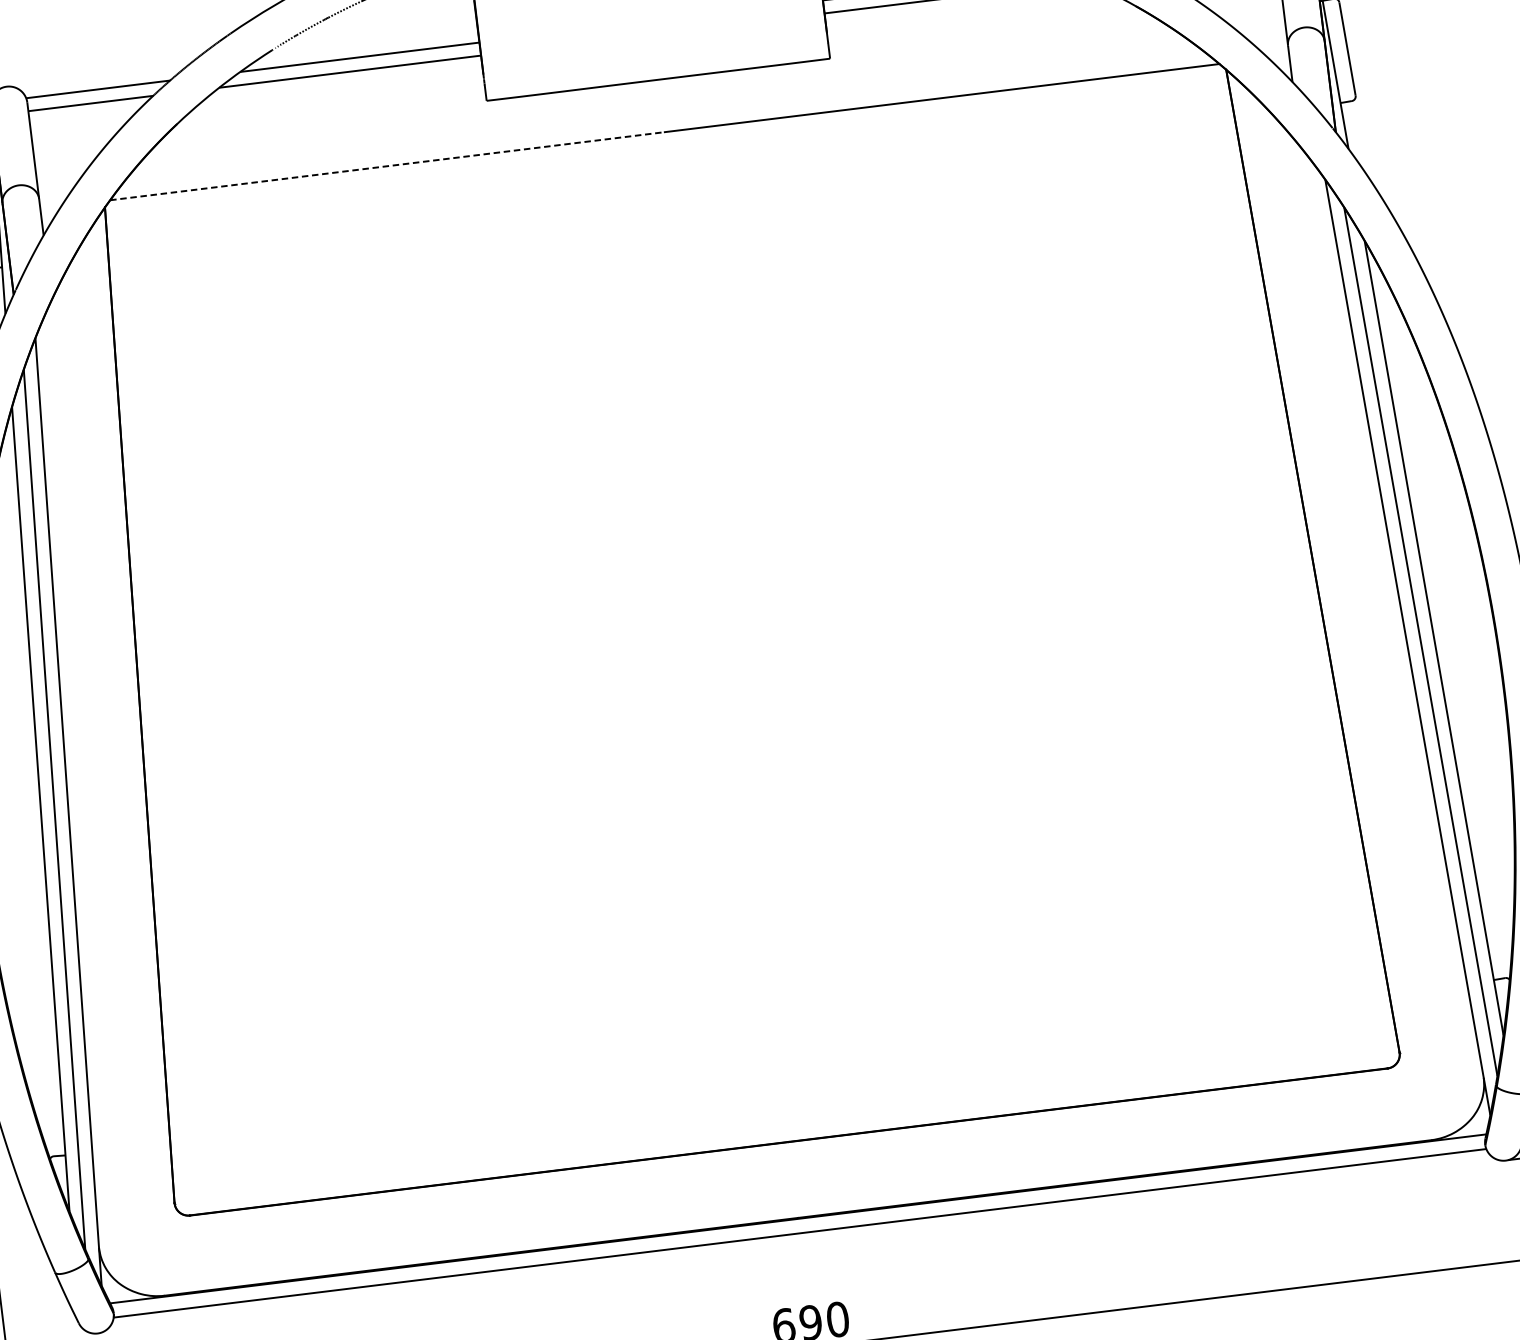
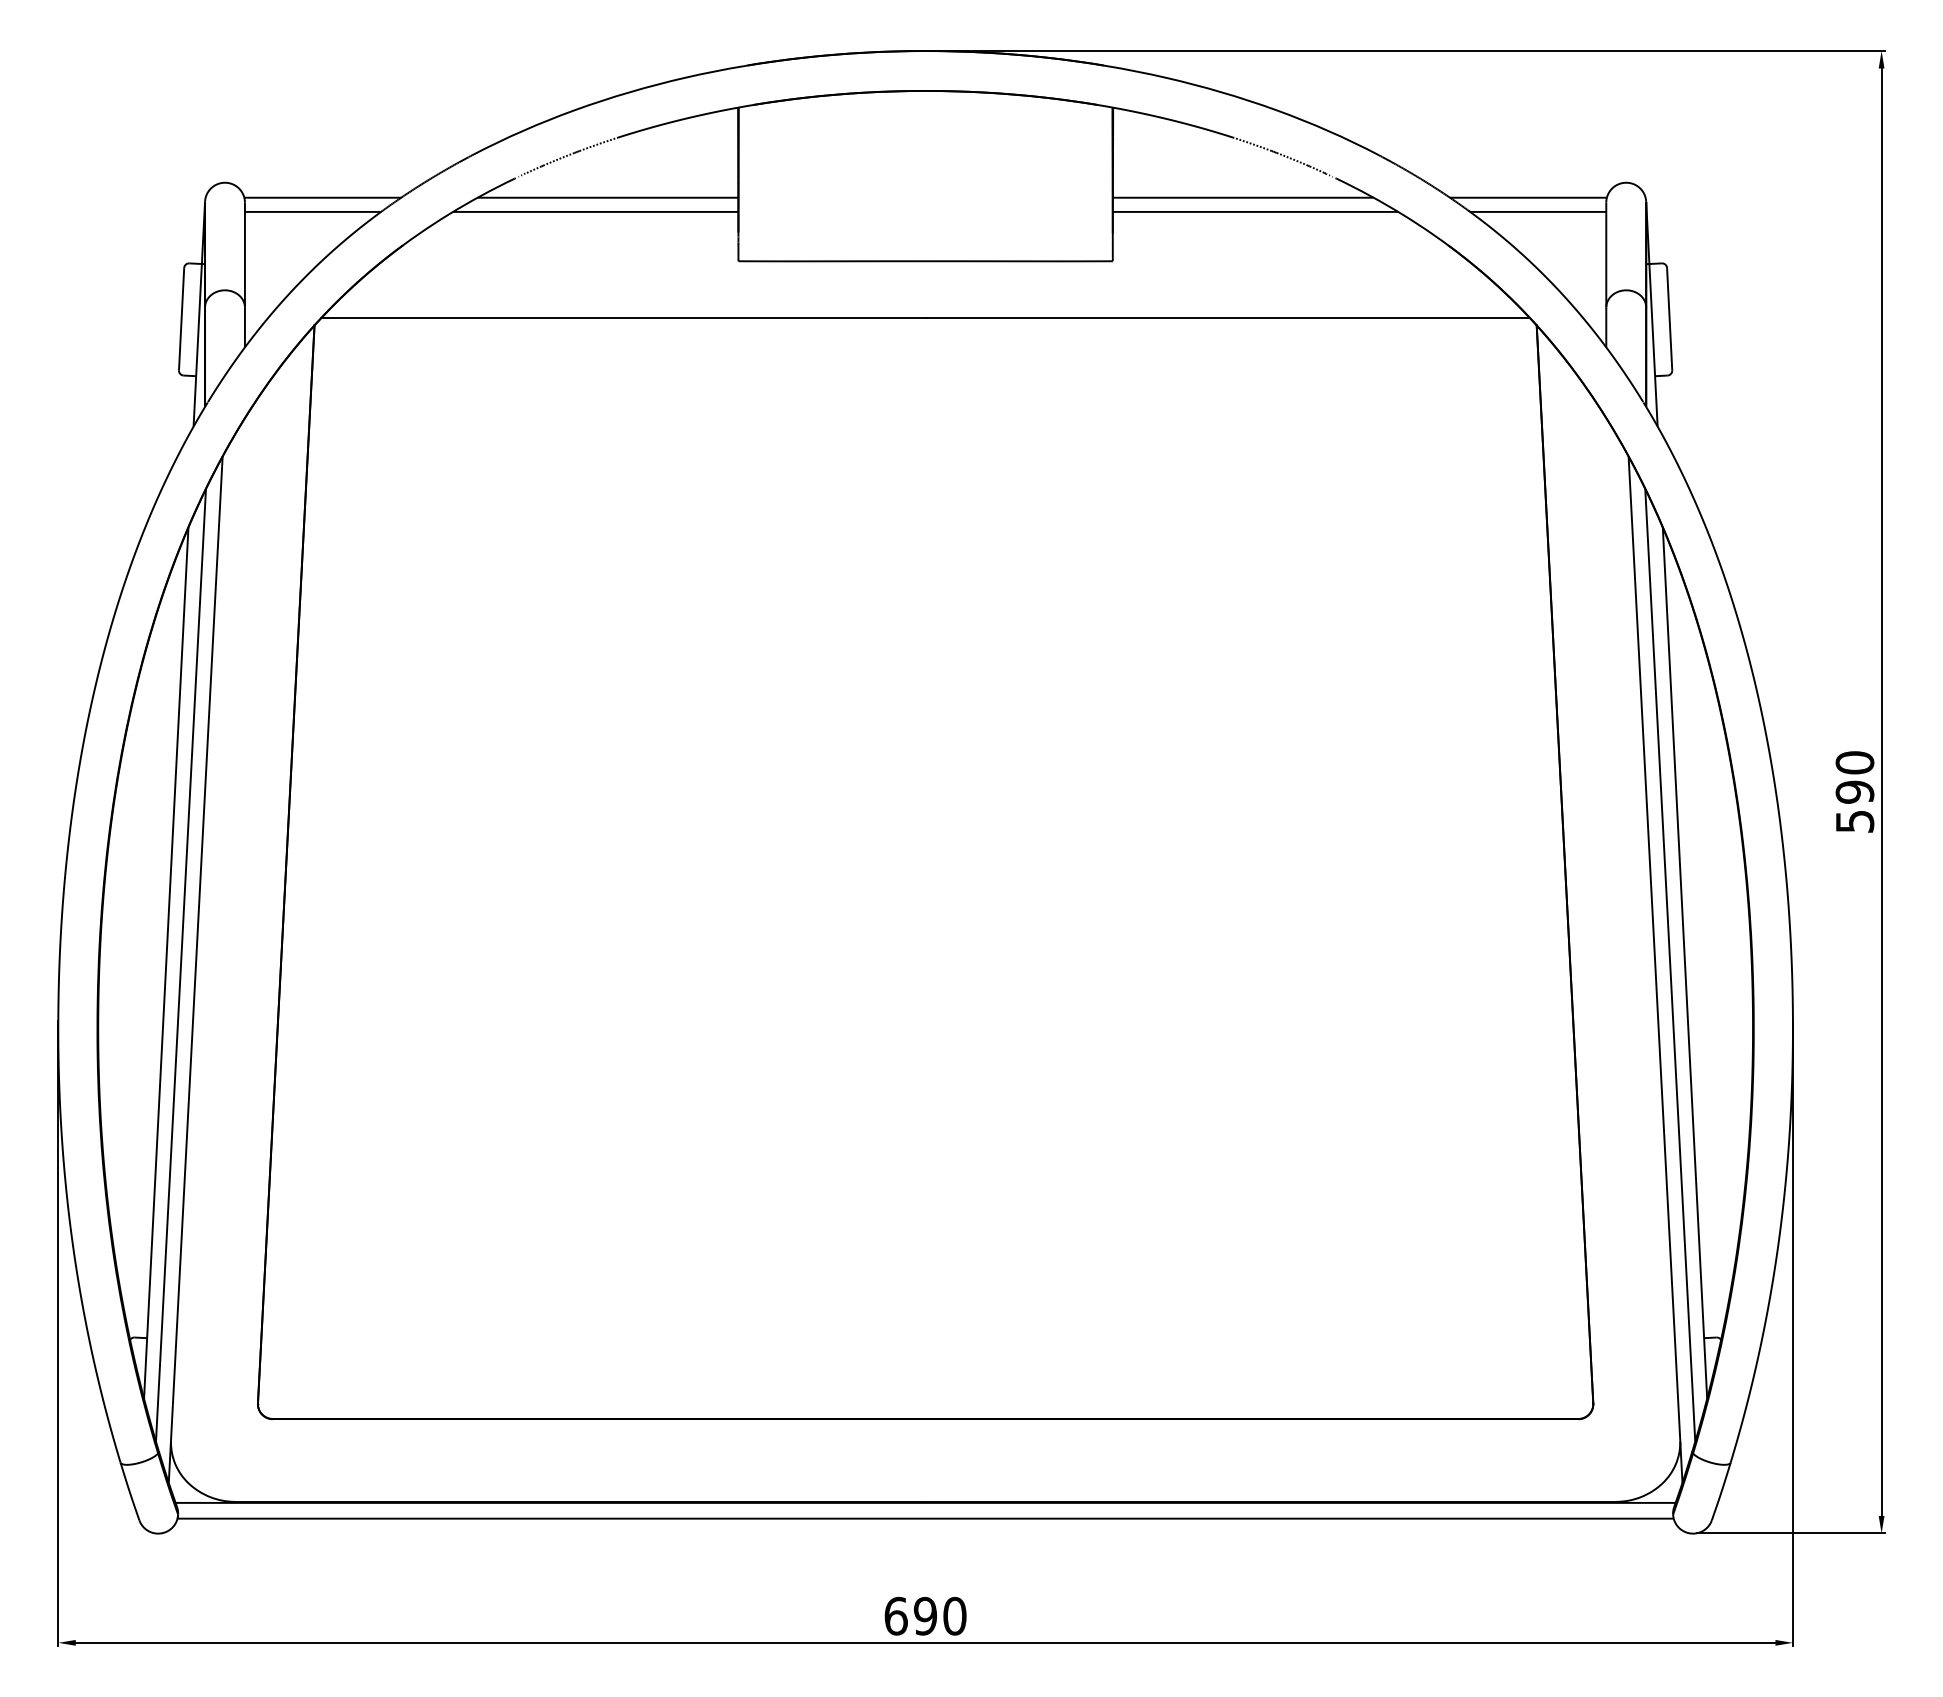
line: (387, 166) -> (623, 318), dashed -> solid

